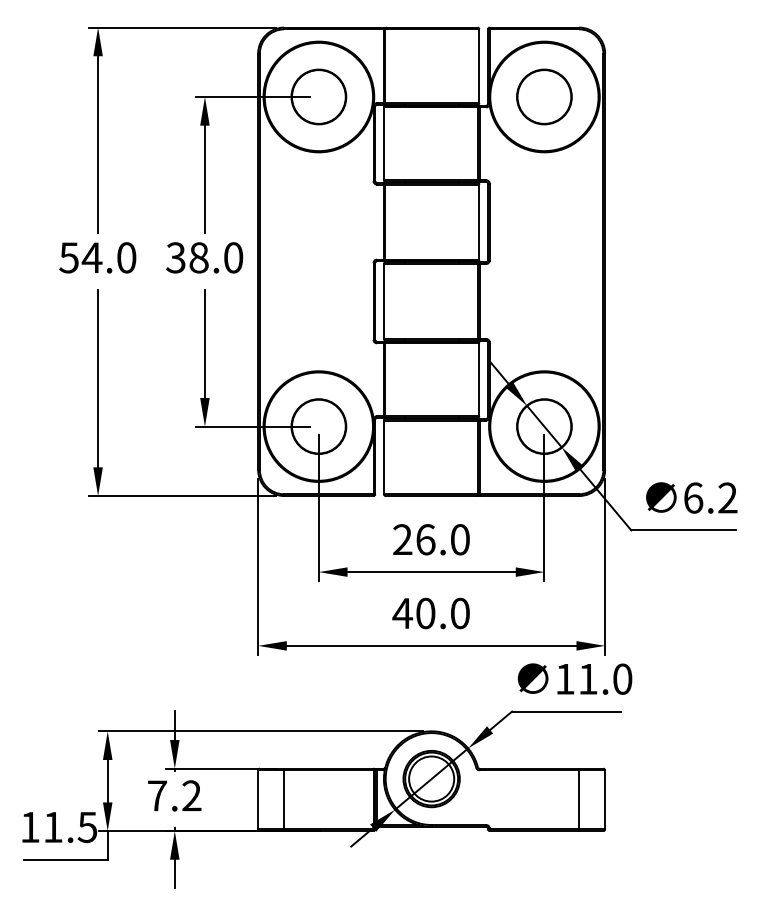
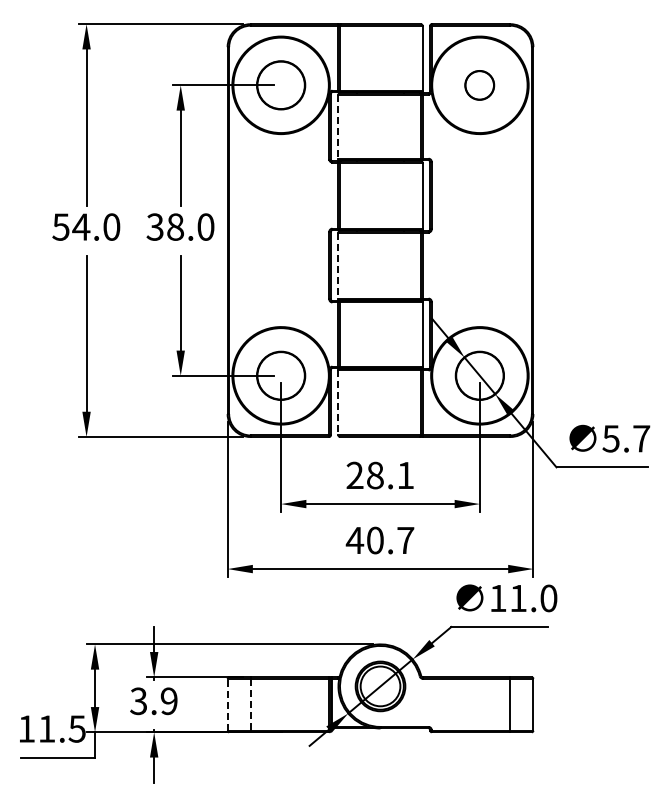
circle: (543, 97) -> (479, 85), size x0.6
line: (383, 144) -> (338, 127), solid -> dashed
line: (383, 302) -> (338, 266), solid -> dashed
line: (383, 458) -> (338, 403), solid -> dashed
text: (710, 497) -> (626, 438), 6.2 -> 5.7
text: (442, 539) -> (390, 475), 26.0 -> 28.1
text: (459, 613) -> (405, 540), 40.0 -> 40.7
text: (174, 796) -> (153, 701), 7.2 -> 3.9
line: (258, 799) -> (227, 704), solid -> dashed
line: (284, 799) -> (250, 704), solid -> dashed

